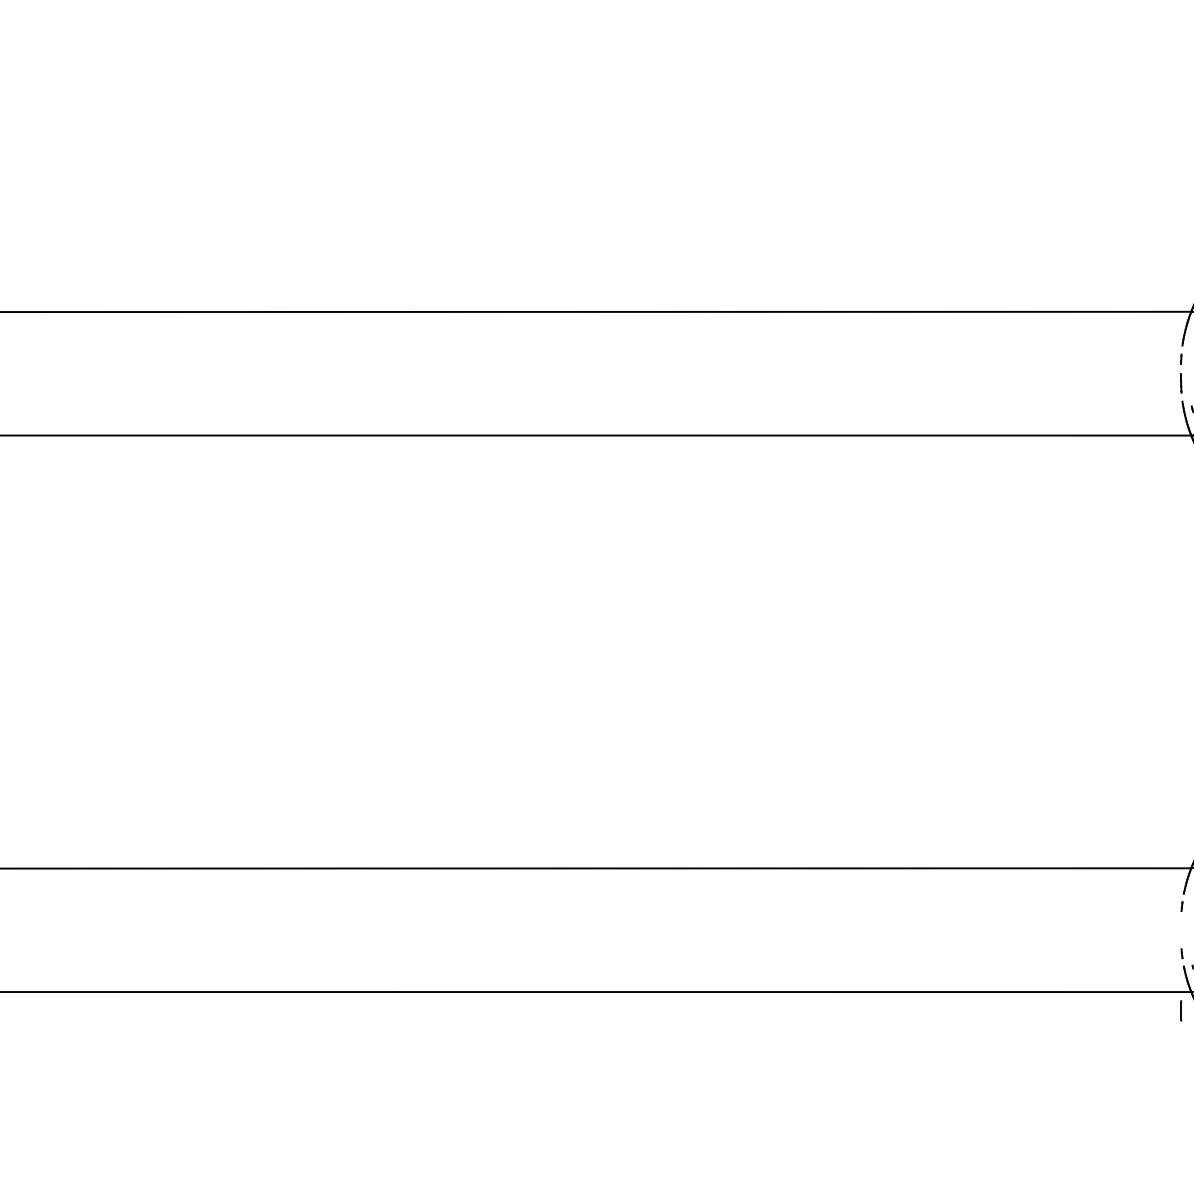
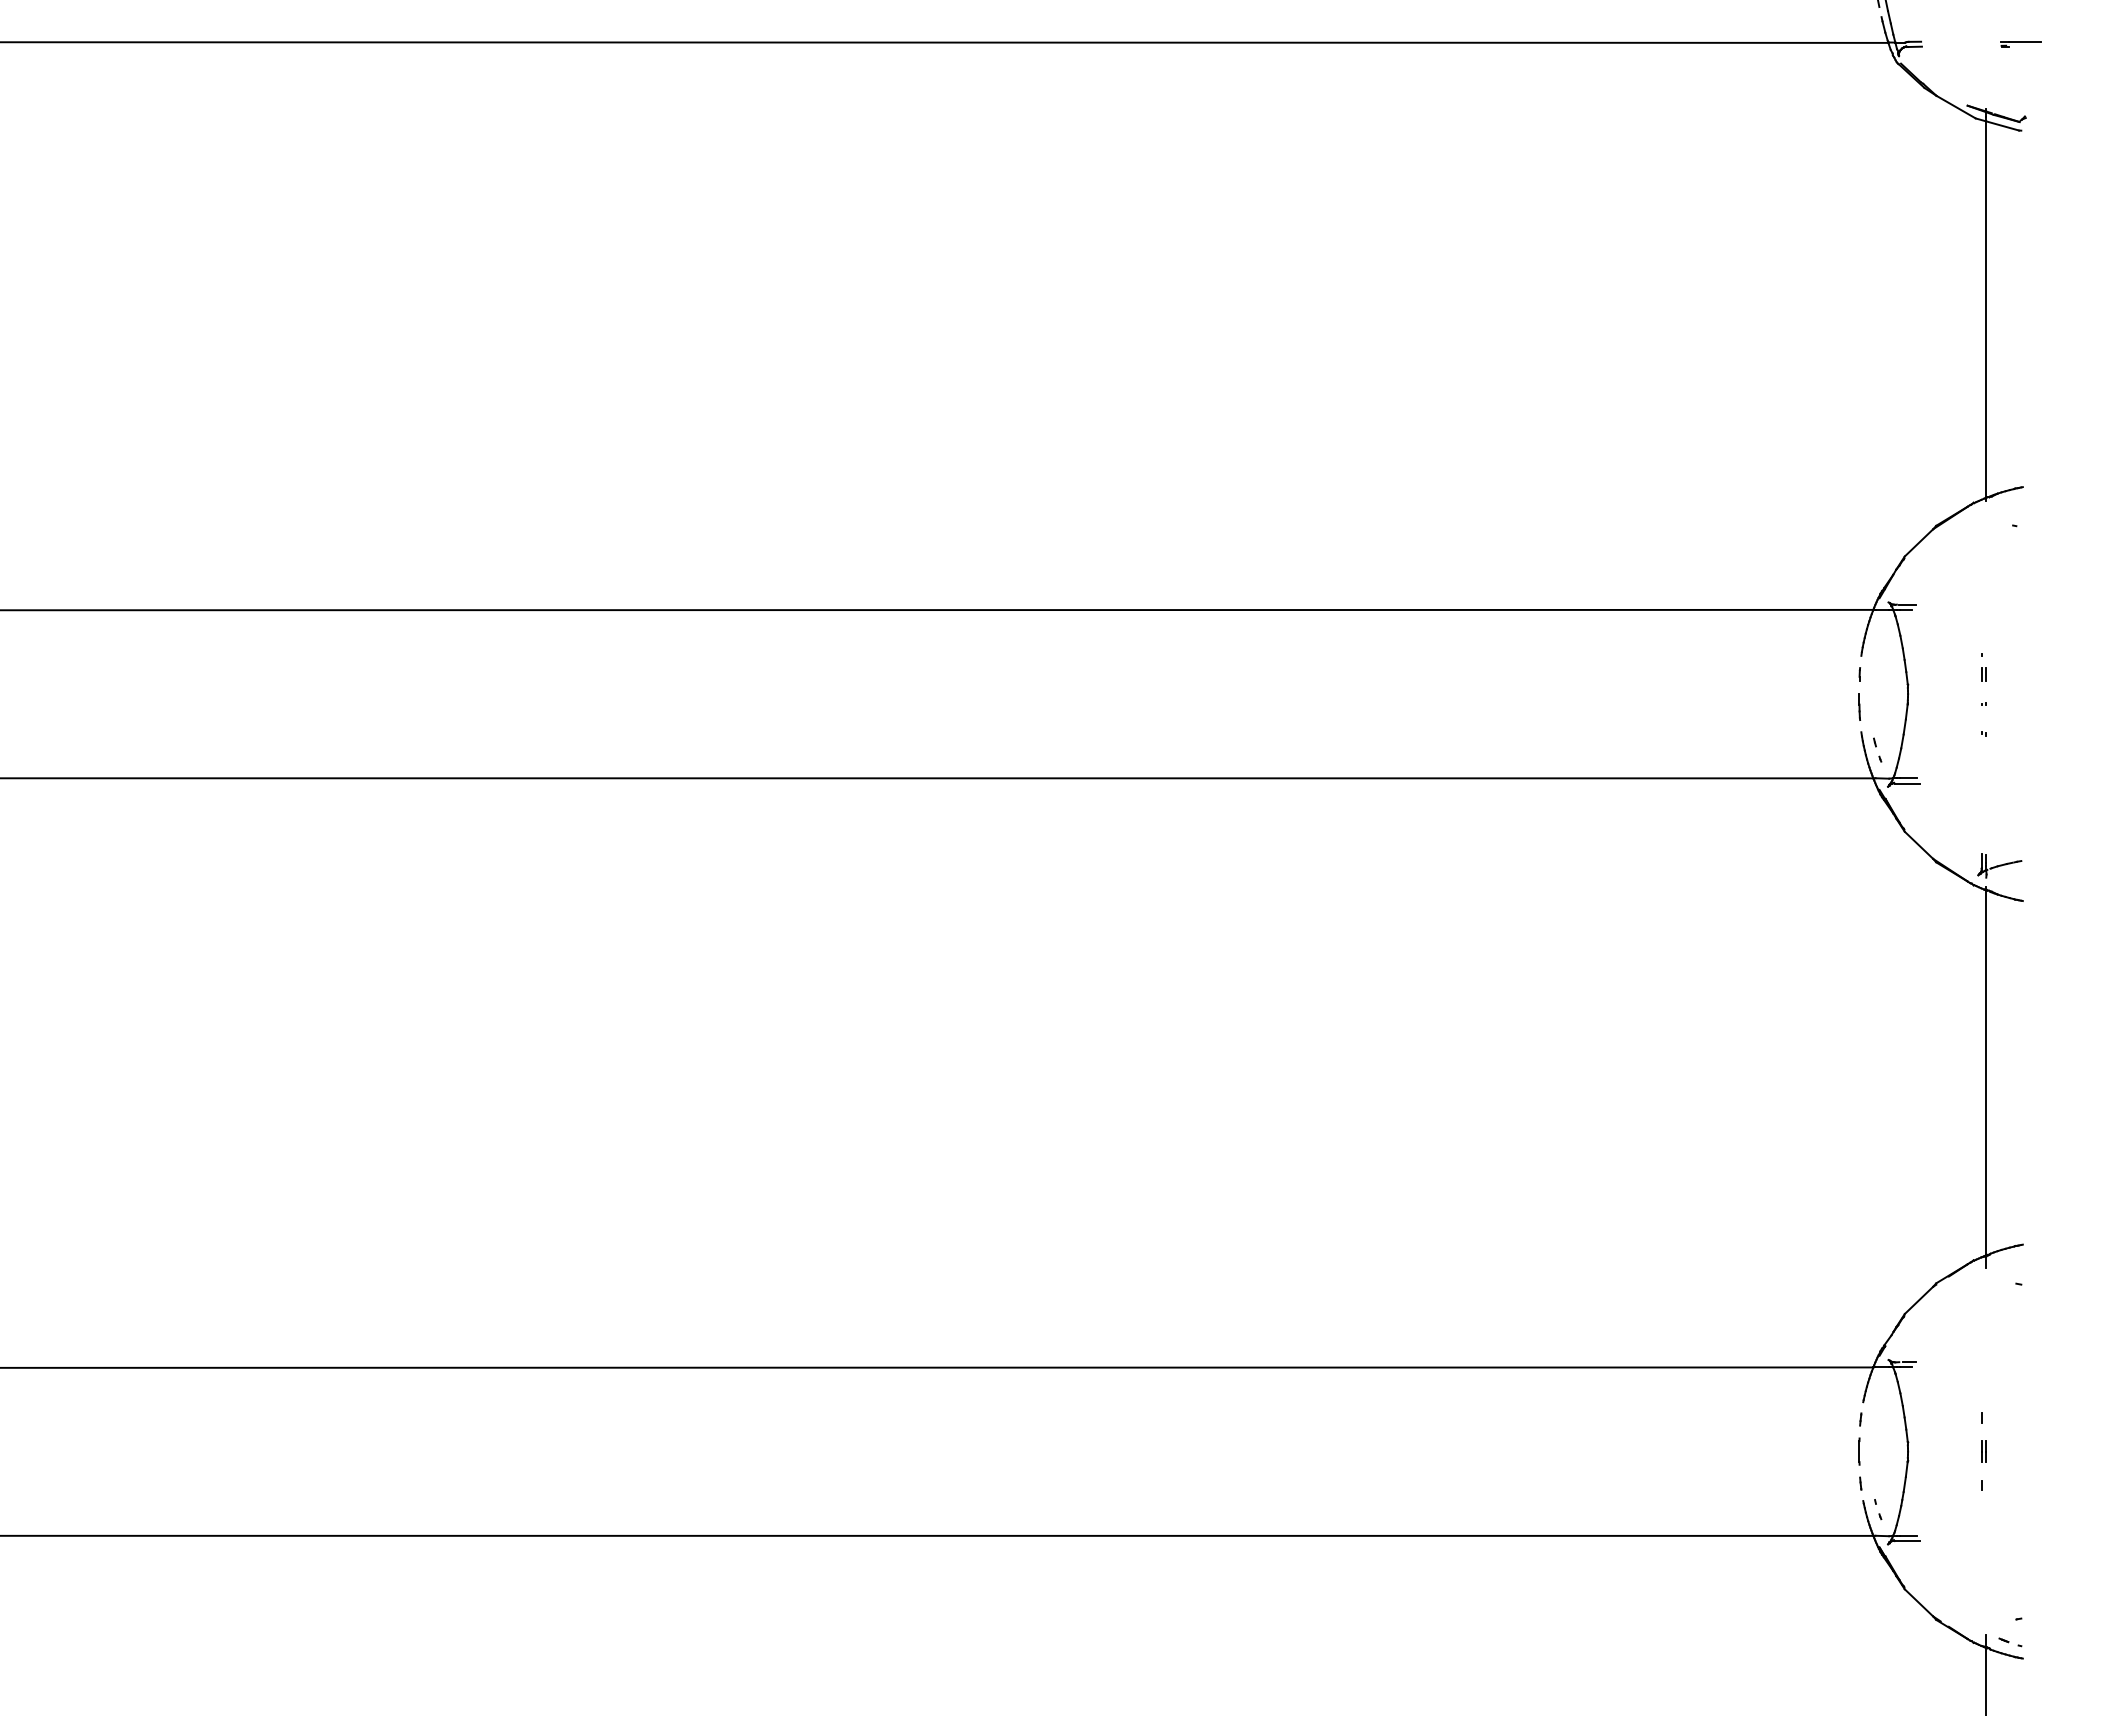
line: (1181, 1010) -> (1859, 1451), moved

